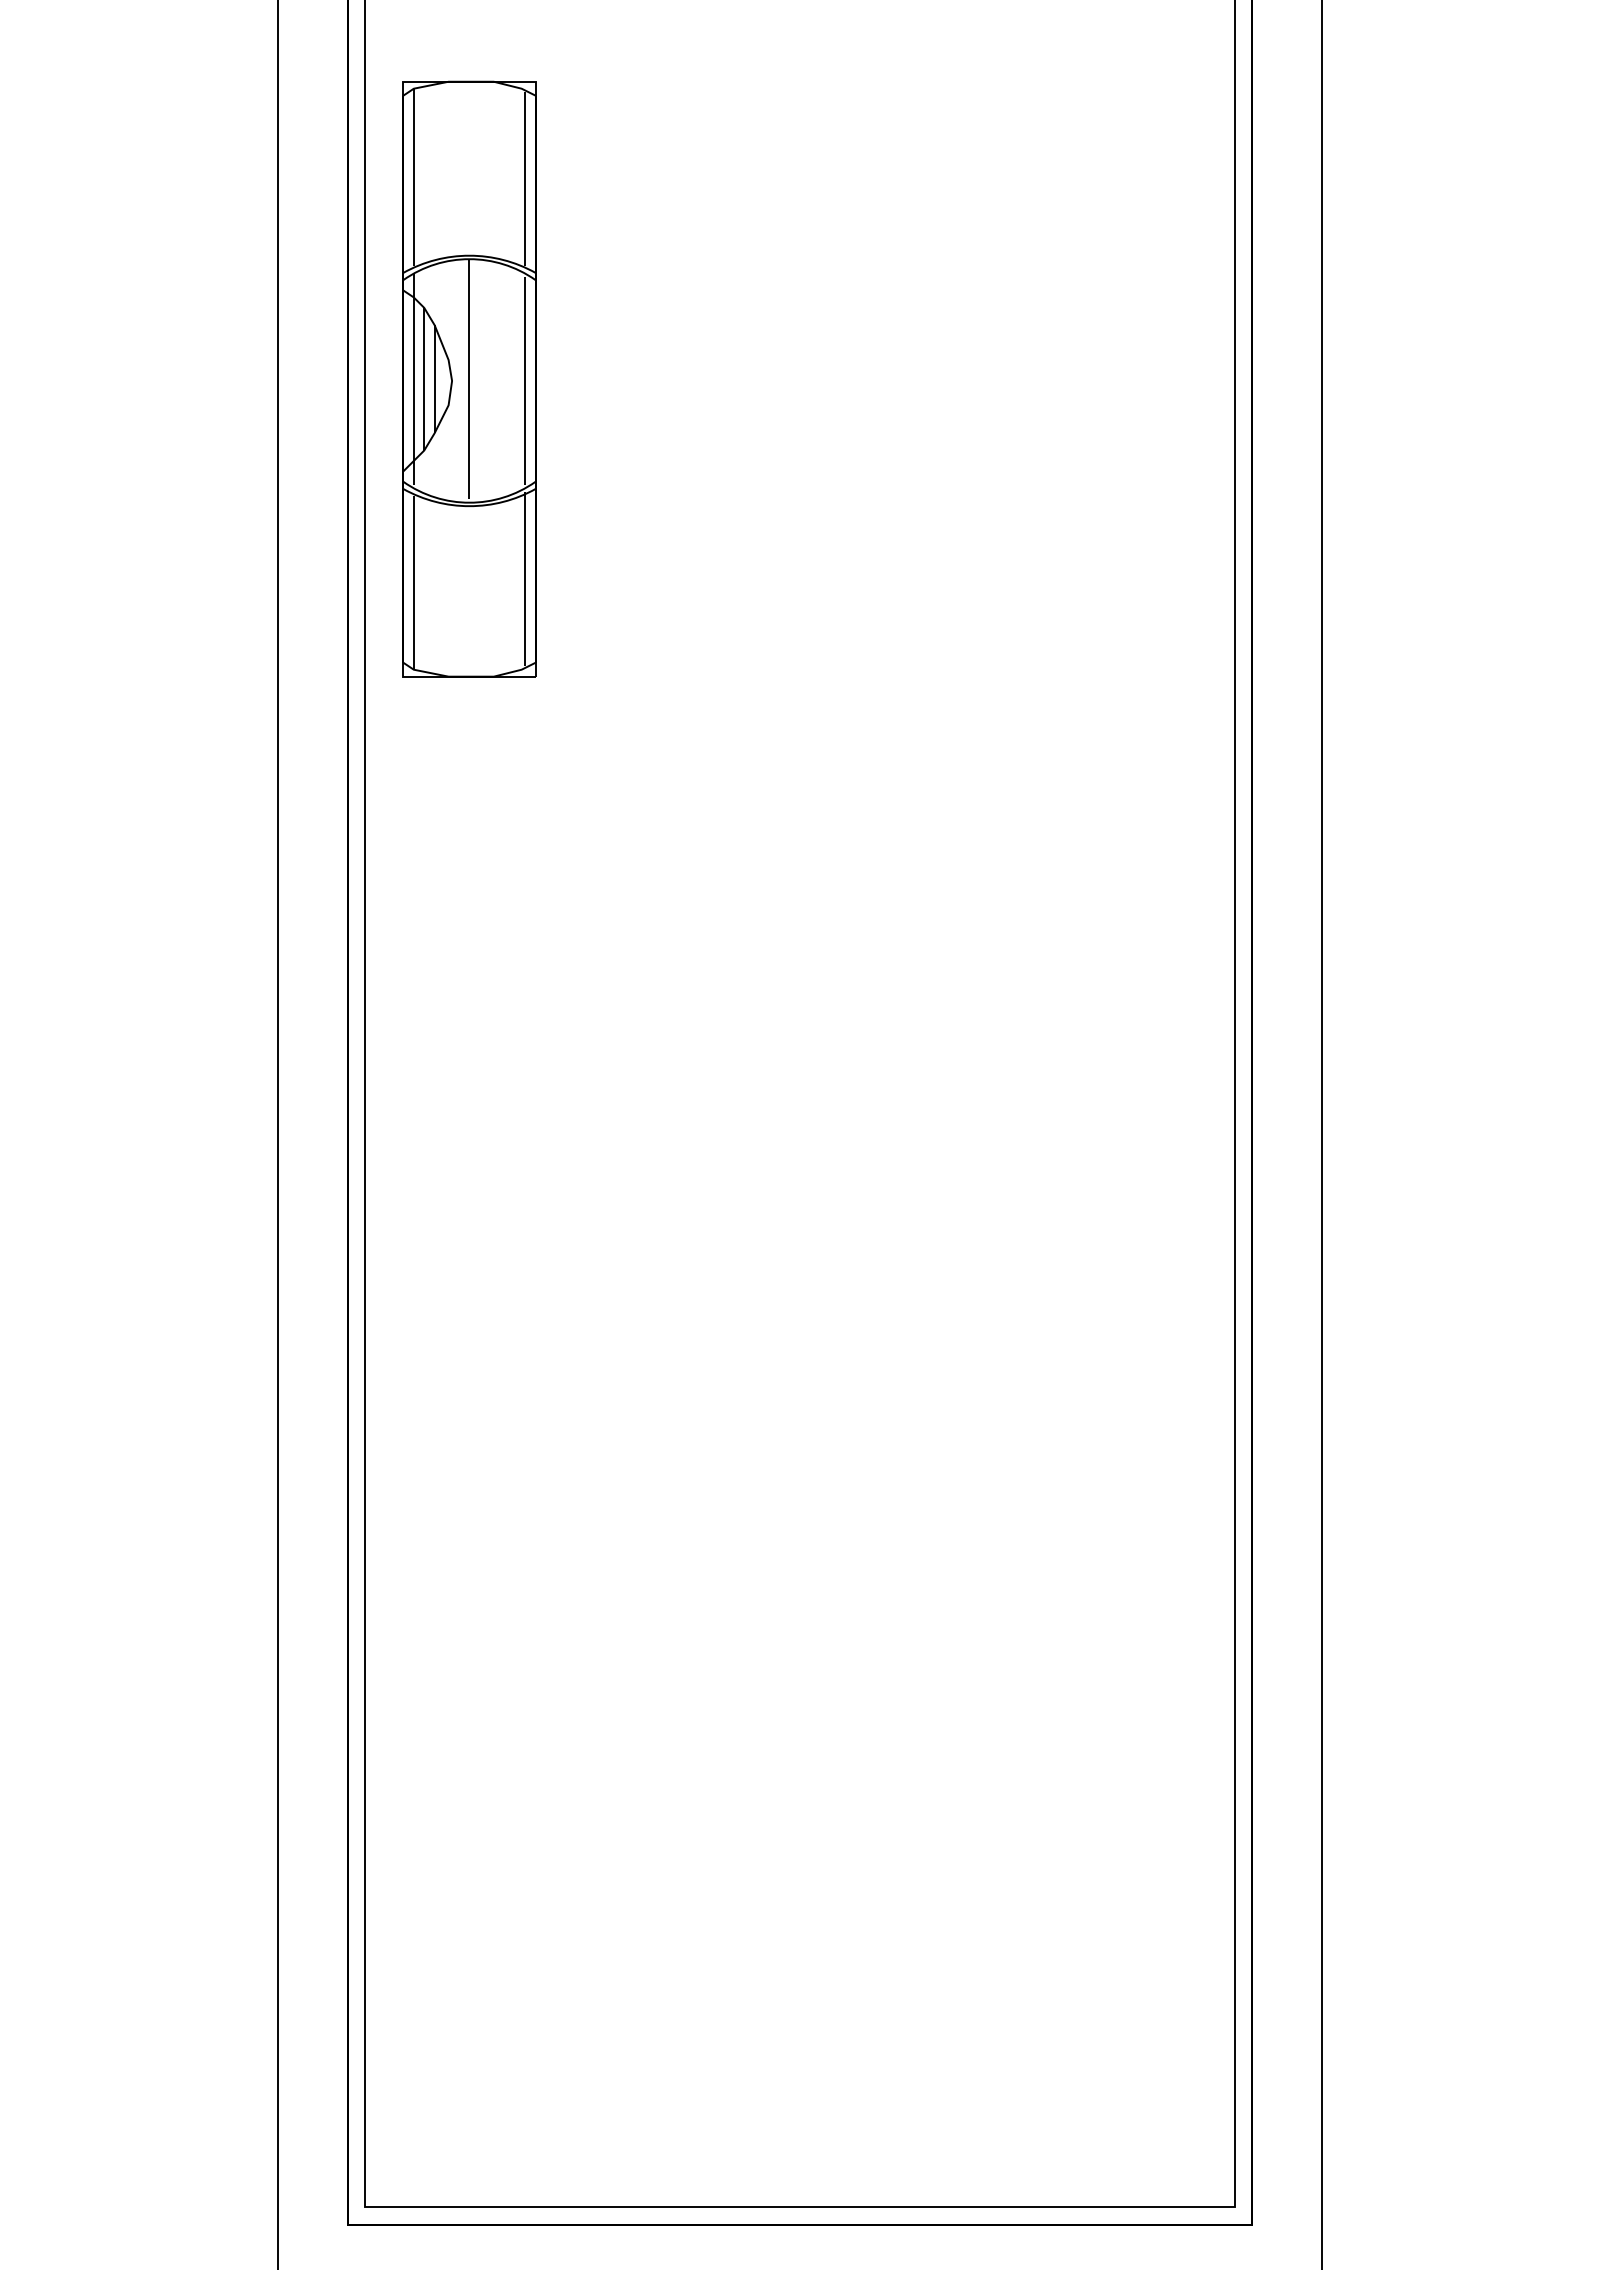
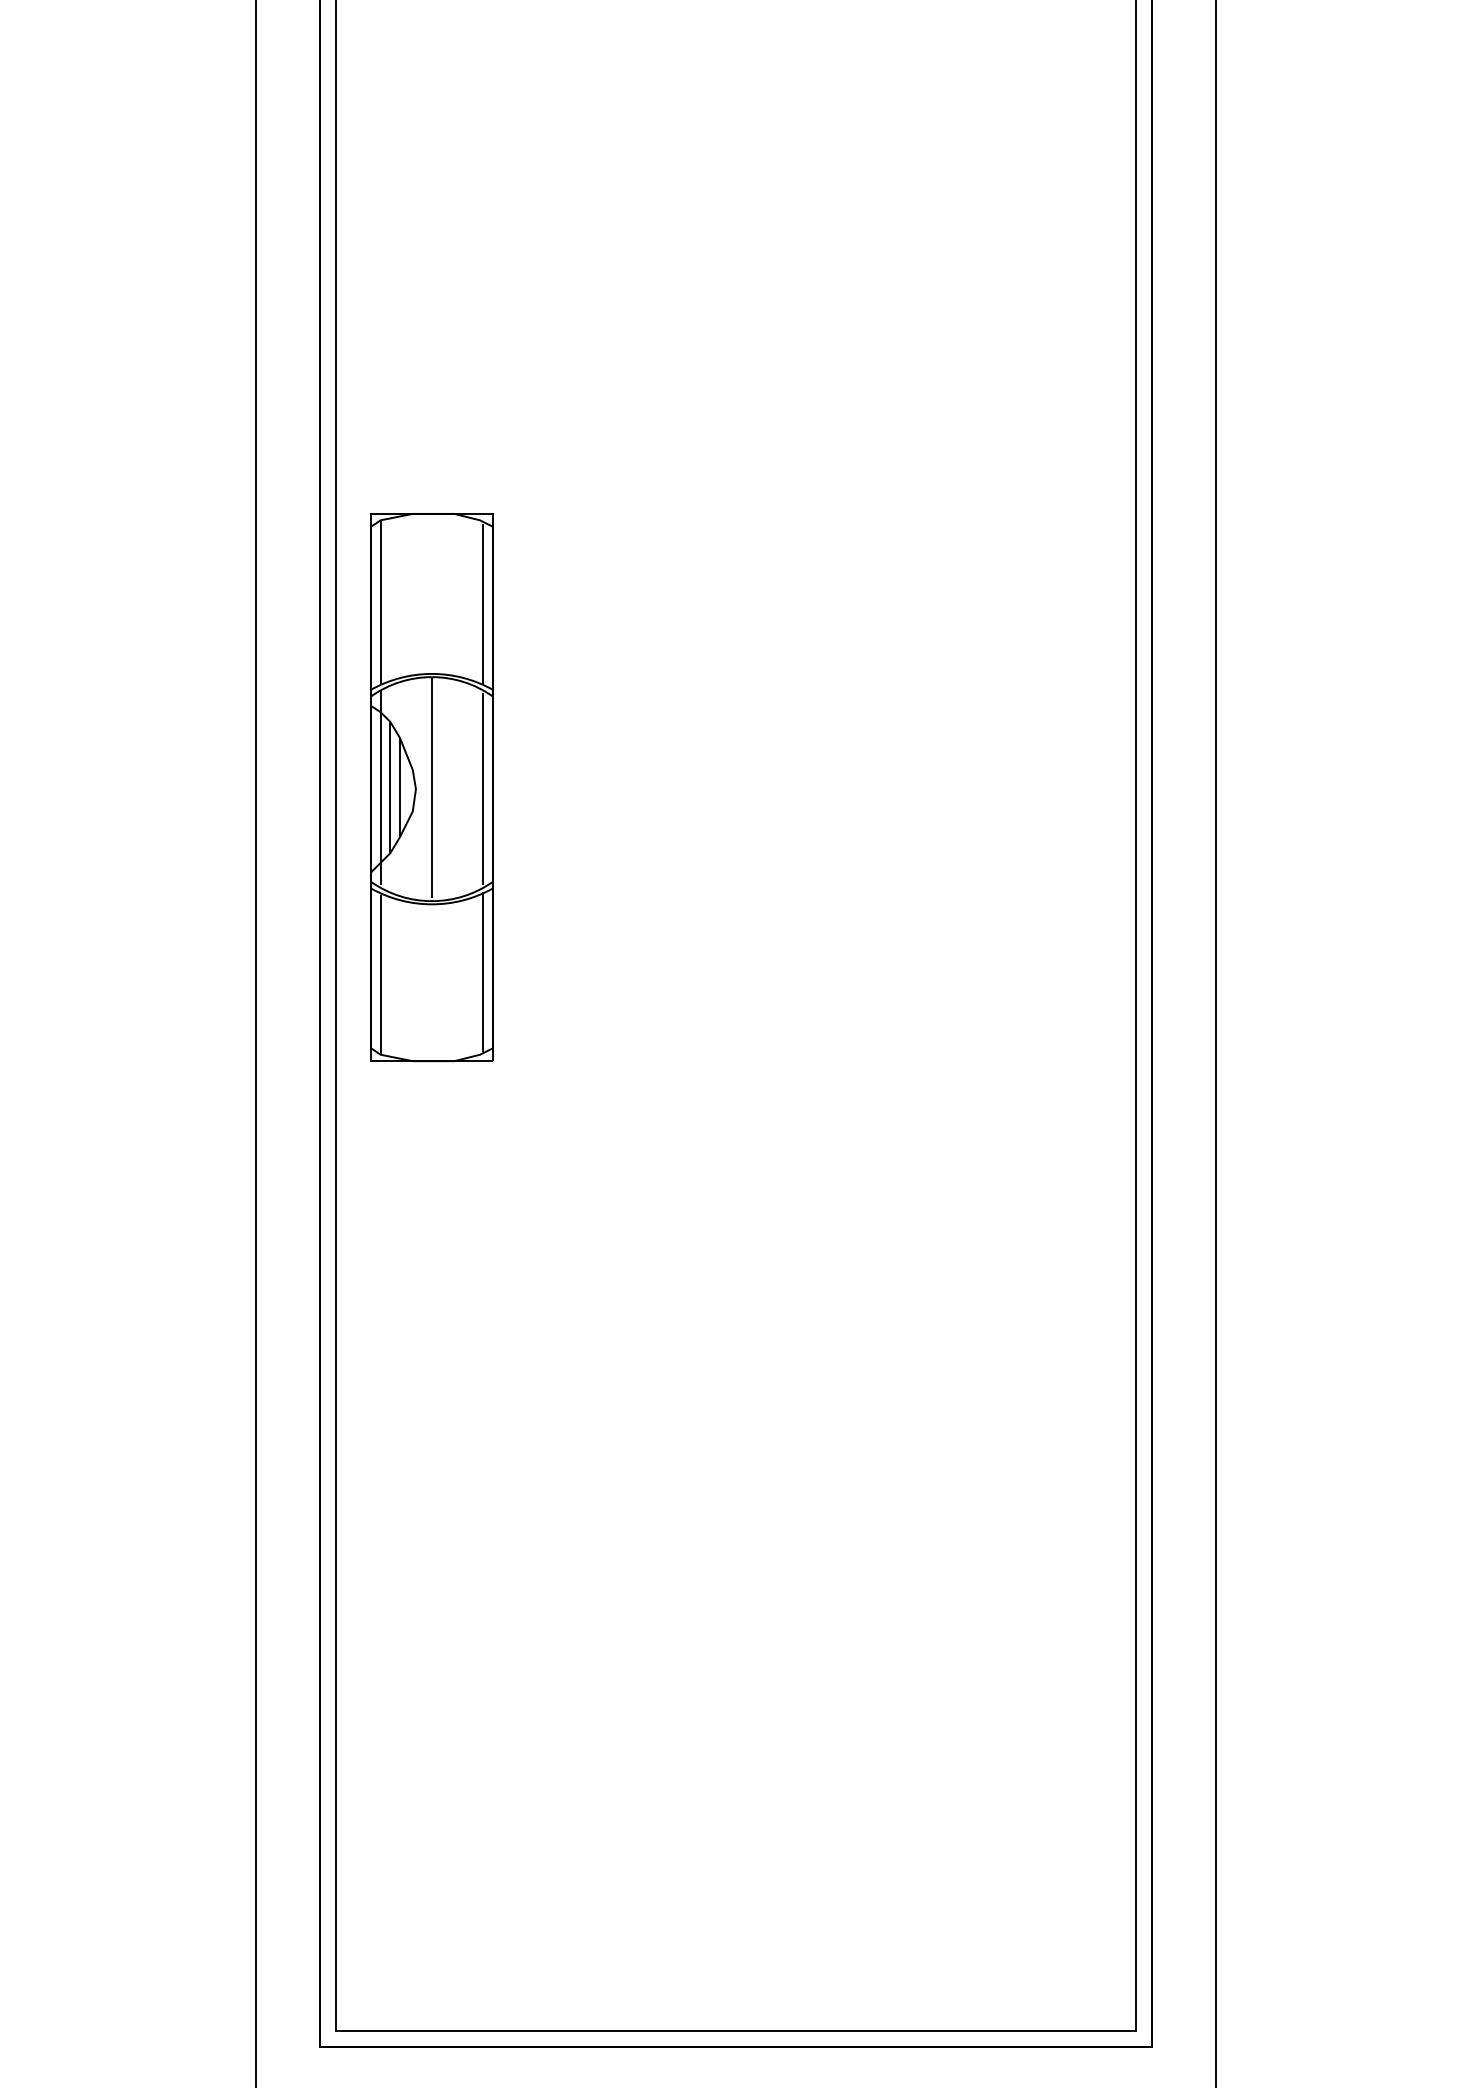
part: (469, 378) -> (431, 786), moved

